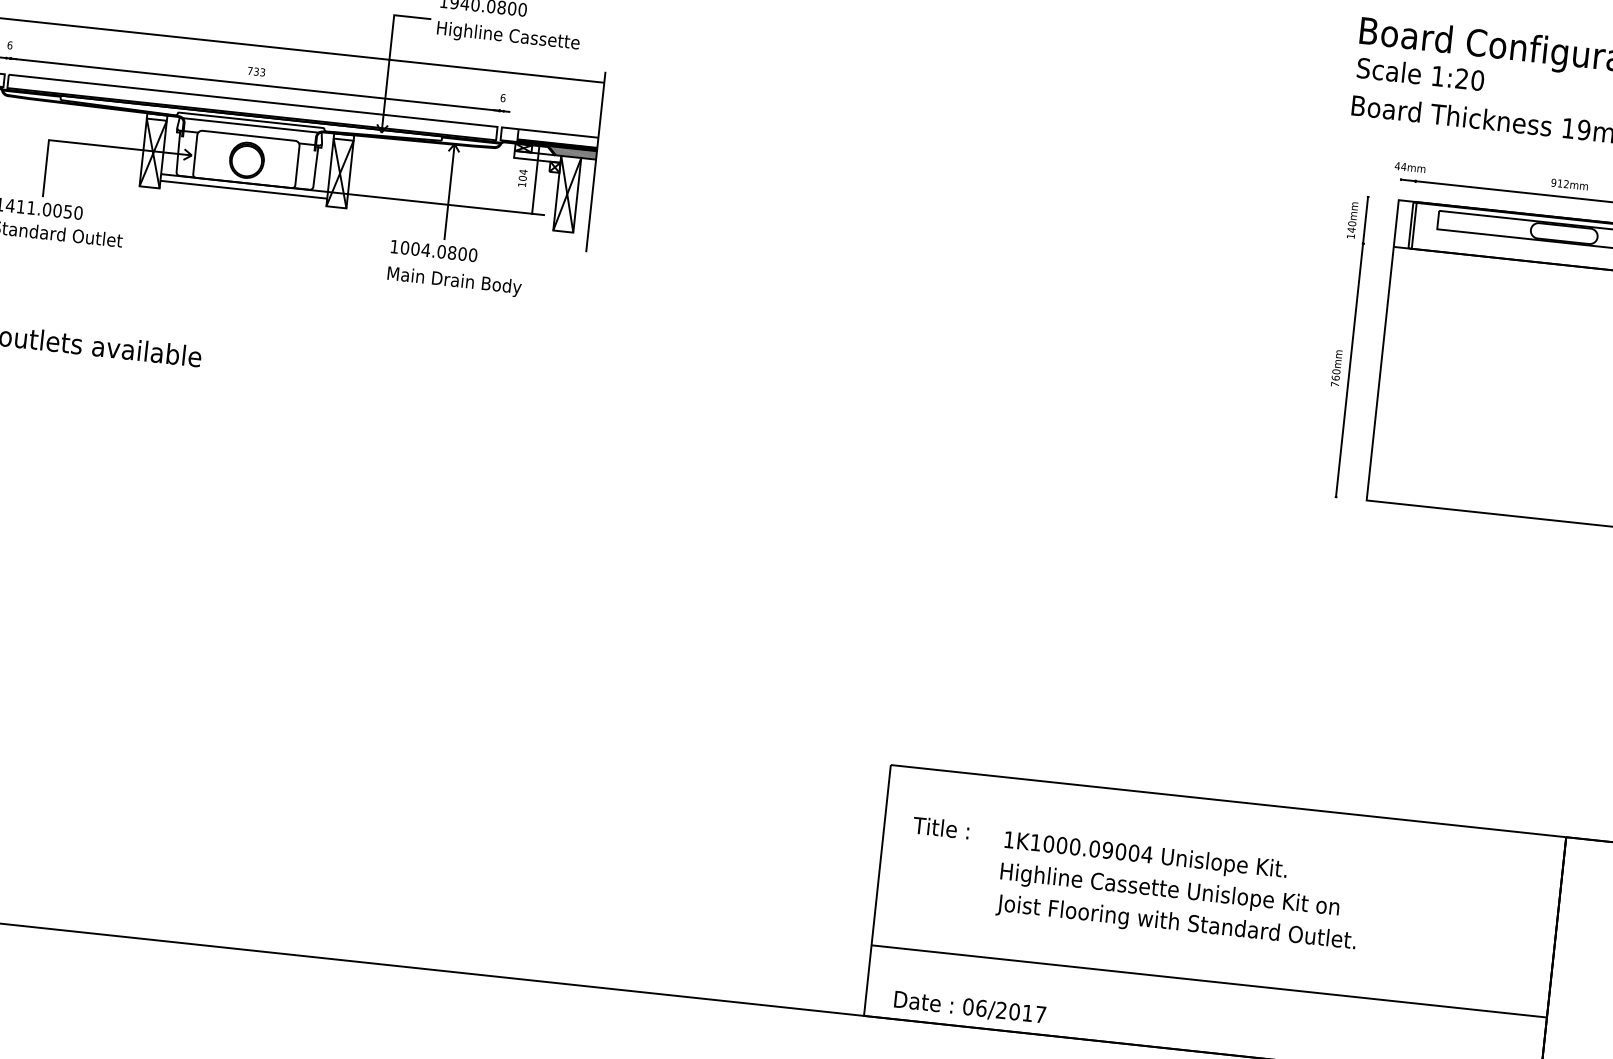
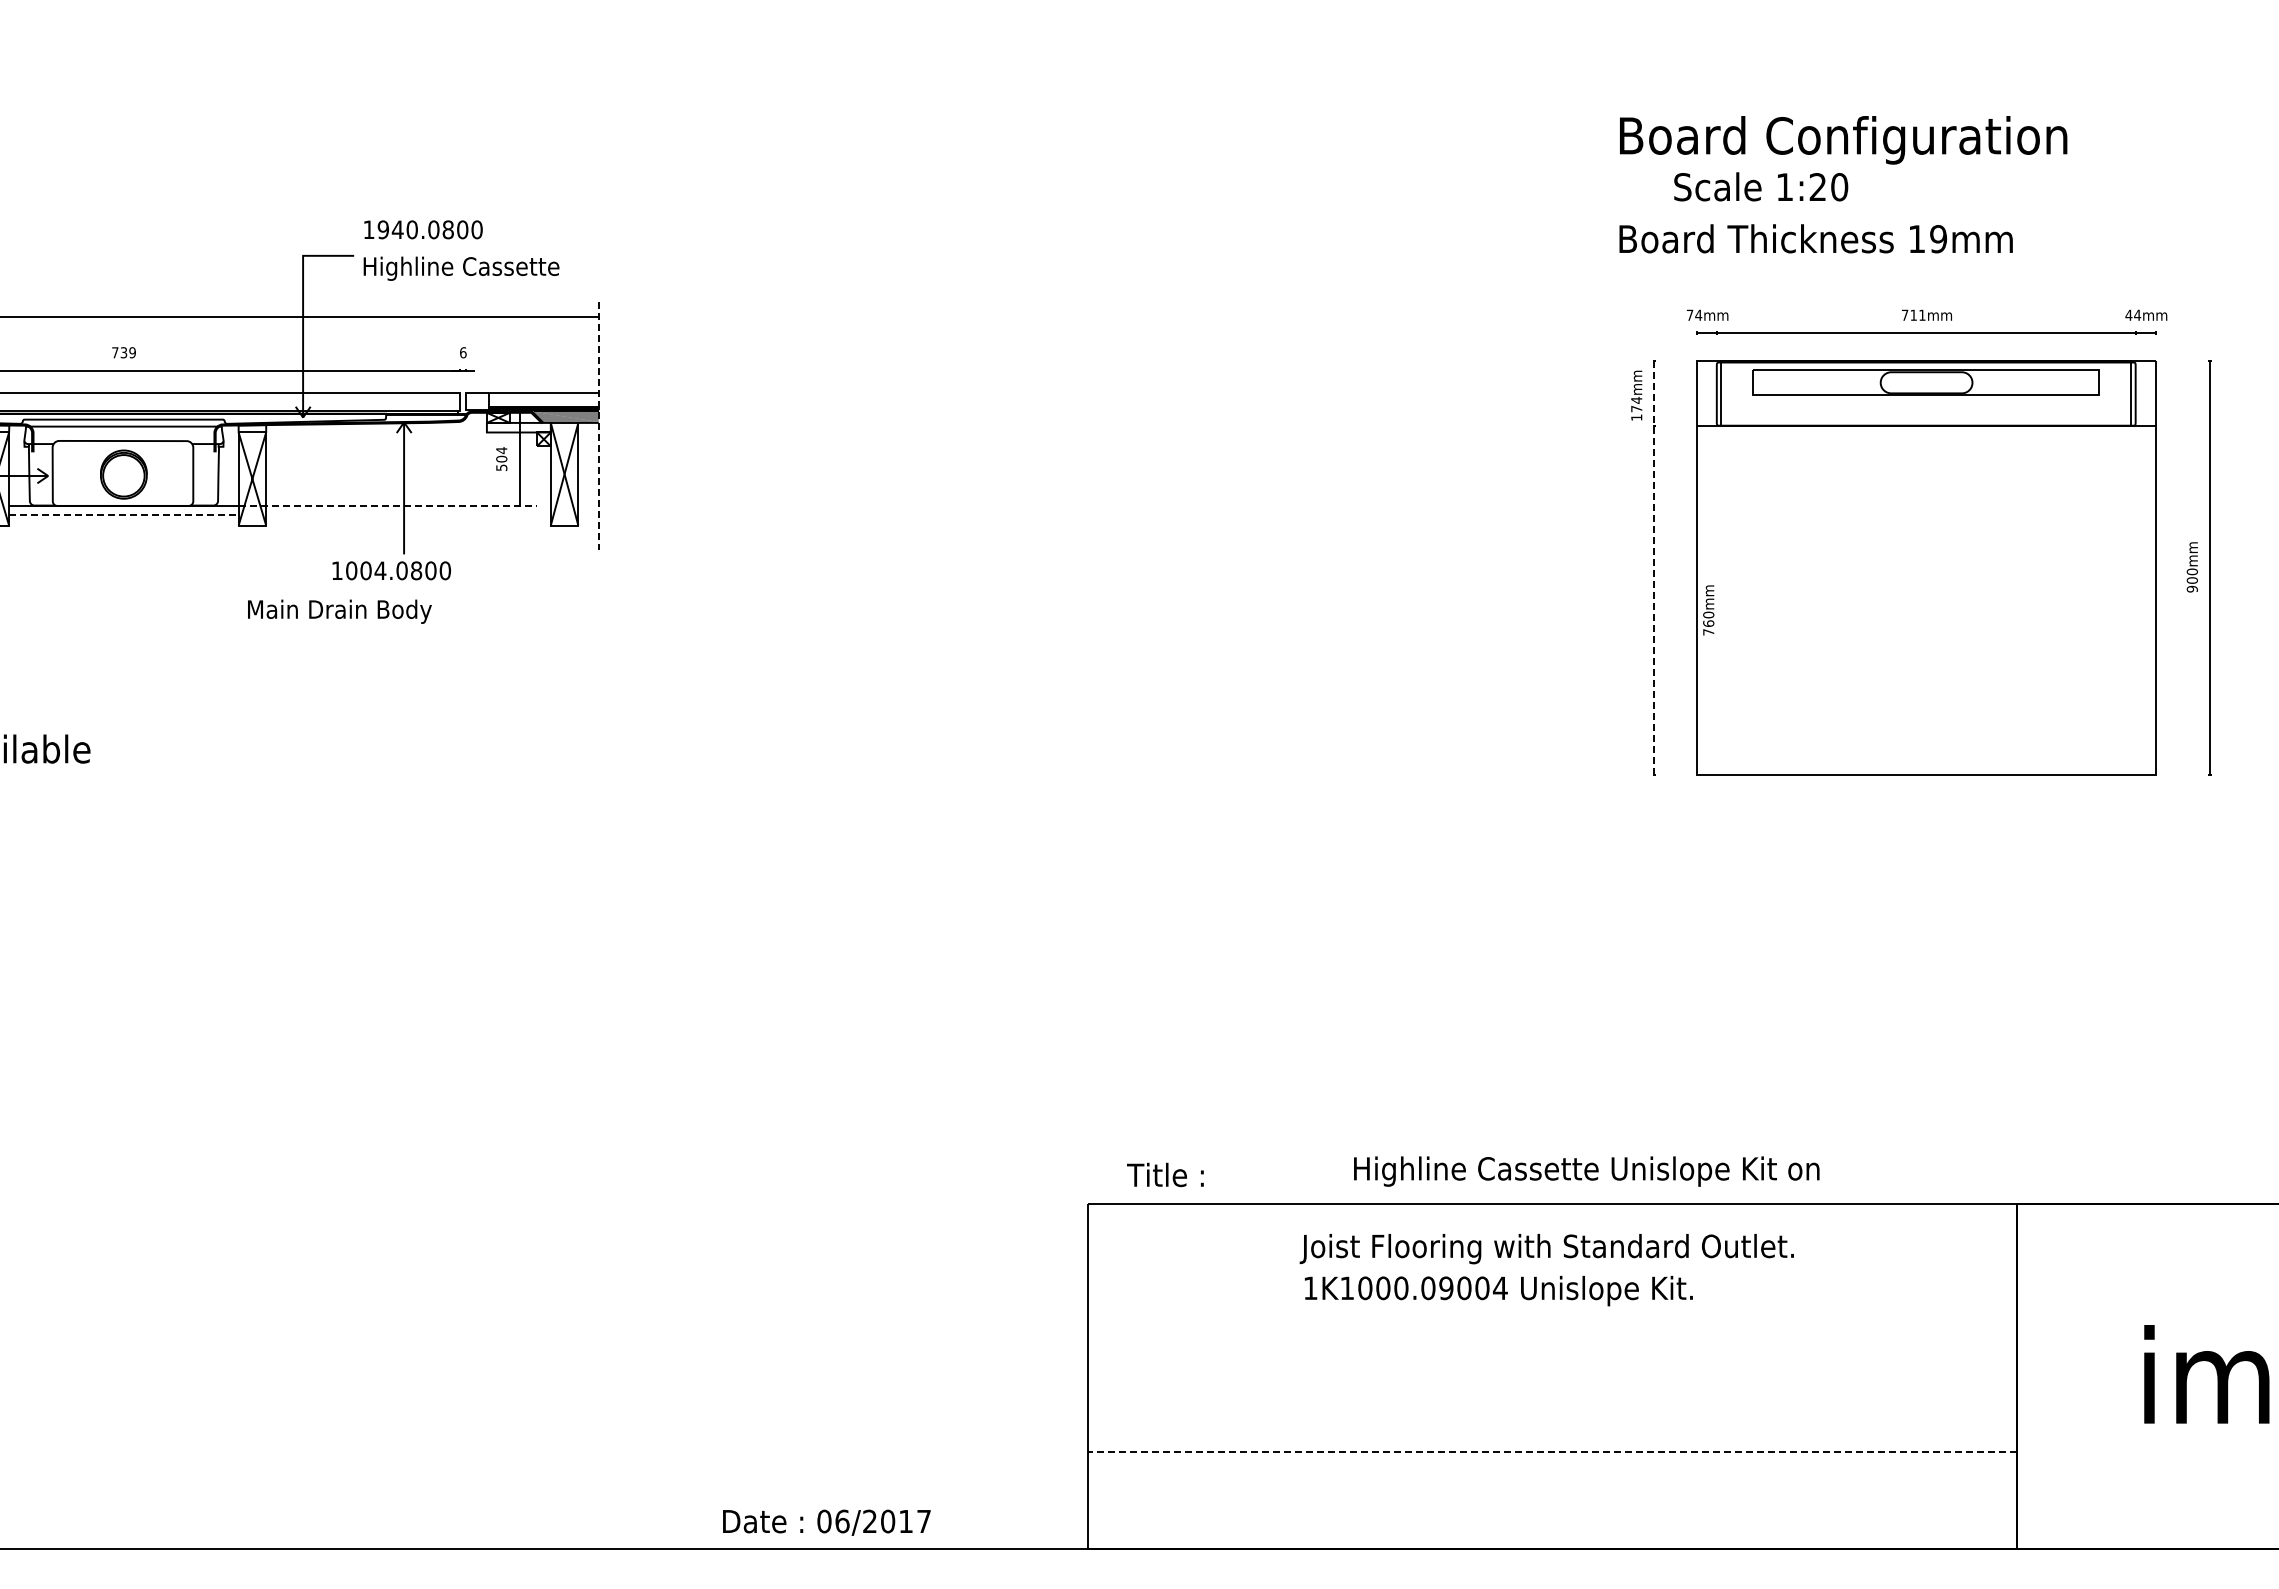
text: (262, 72) -> (132, 352), 733 -> 739
text: (1420, 73) -> (1761, 186), moved
line: (595, 162) -> (598, 426), solid -> dashed
text: (1397, 165) -> (1689, 314), 44mm -> 74mm
text: (1560, 182) -> (1913, 314), 912mm -> 711mm
text: (521, 184) -> (501, 467), 104 -> 504
line: (243, 189) -> (123, 515), solid -> dashed
line: (436, 203) -> (388, 505), solid -> dashed
text: (1351, 226) -> (1636, 404), 140mm -> 174mm
text: (454, 281) -> (339, 611), moved
line: (1352, 346) -> (1654, 567), solid -> dashed
text: (1336, 368) -> (1708, 610), moved
text: (941, 827) -> (1165, 1174), moved
text: (1145, 856) -> (1498, 1290), moved
text: (1169, 890) -> (1586, 1171), moved
text: (1175, 923) -> (1546, 1249), moved
line: (1209, 981) -> (1552, 1451), solid -> dashed
text: (969, 1007) -> (826, 1522), moved

